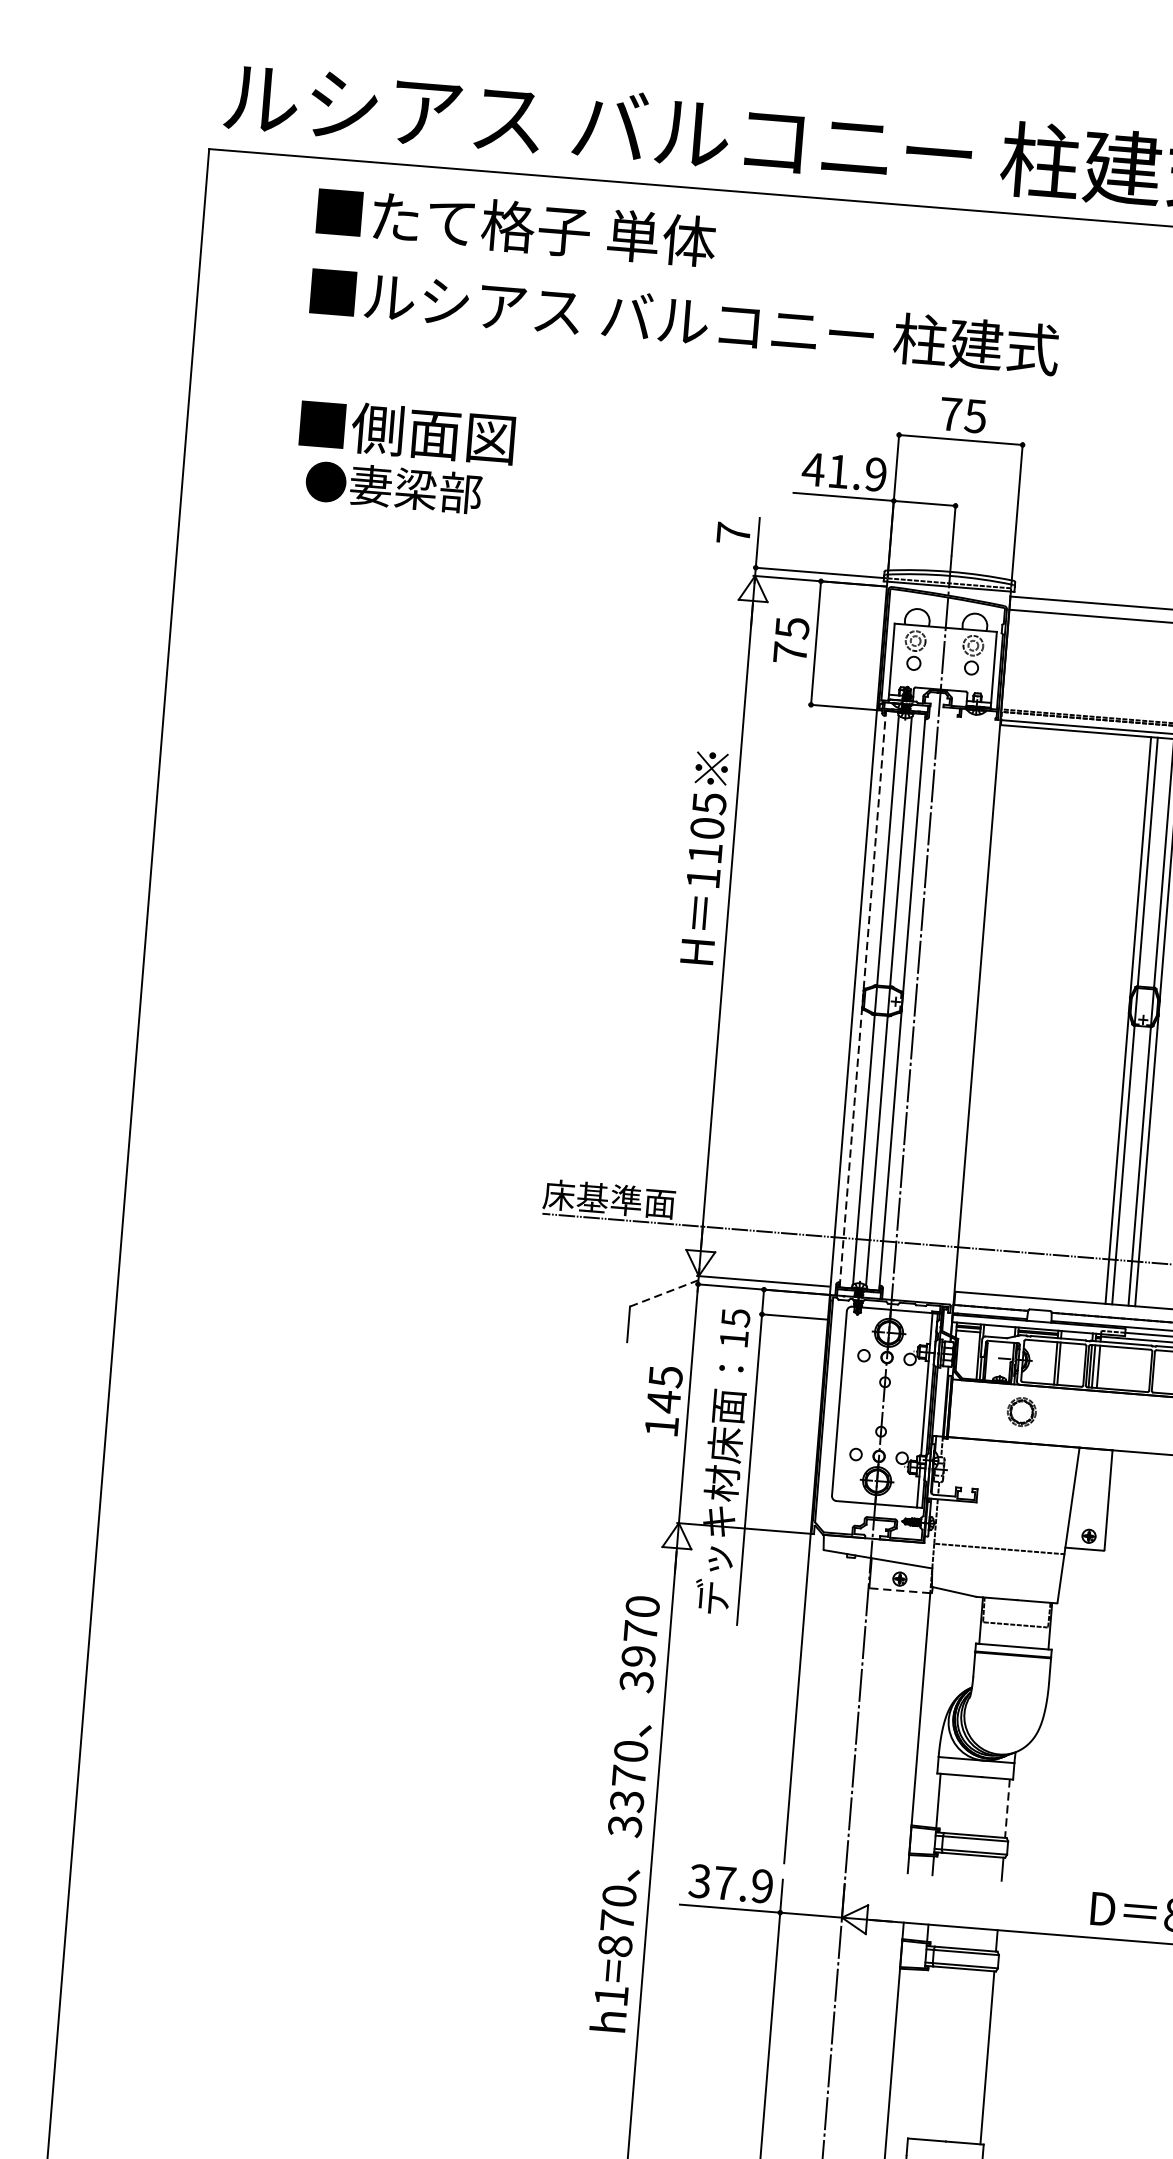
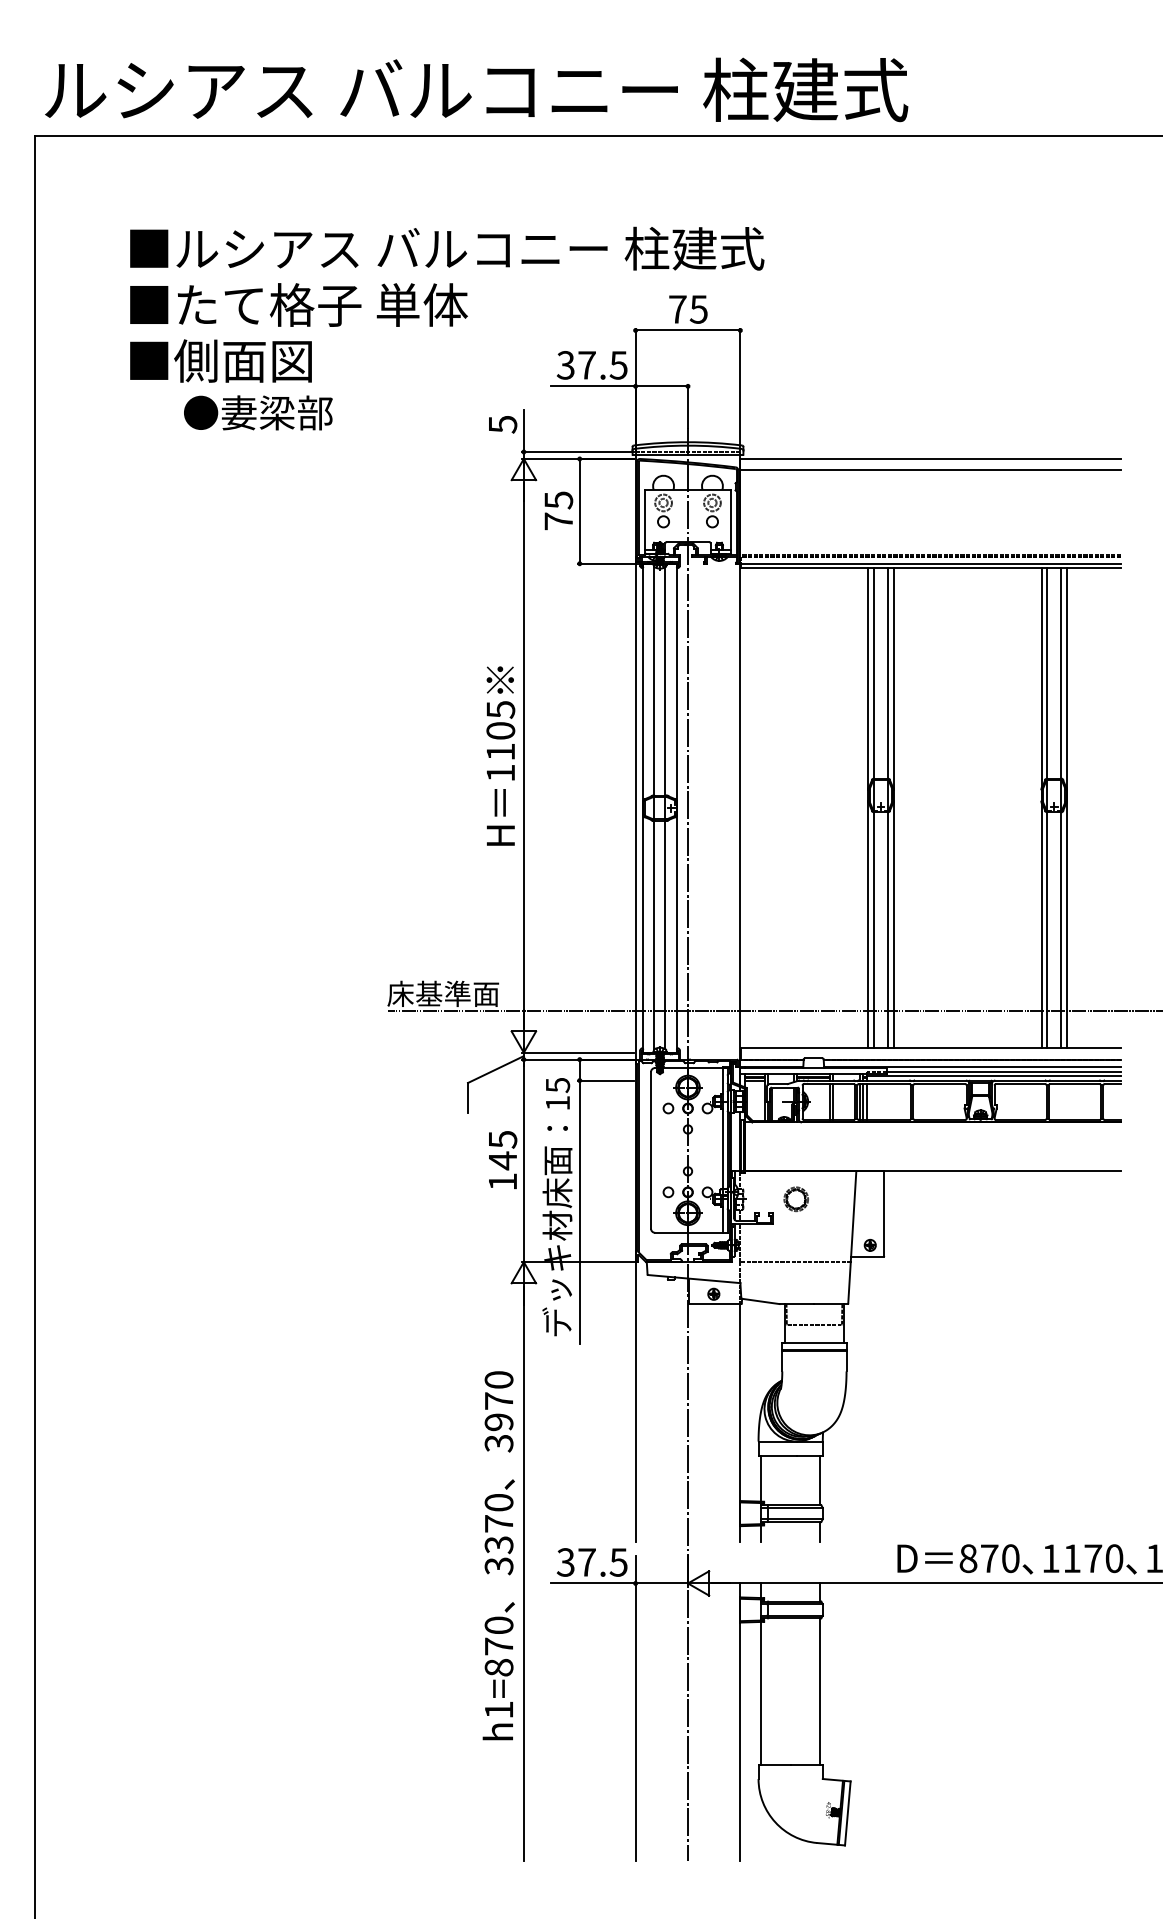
text: (515, 226) -> (298, 304), moved
text: (843, 472) -> (591, 365), 41.9 -> 37.5
text: (393, 487) -> (258, 412), moved
text: (734, 533) -> (503, 424), 7 -> 5
text: (704, 857) -> (500, 755), moved
line: (863, 998) -> (643, 807), dashed -> solid
line: (663, 1293) -> (495, 1069), dashed -> solid
part: (1020, 1412) -> (795, 1199), moved
line: (900, 1591) -> (715, 1304), dashed -> solid
line: (1008, 1808) -> (820, 1480), dashed -> solid
text: (625, 1813) -> (498, 1555), moved
text: (762, 1886) -> (618, 1562), 37.9 -> 37.5
line: (918, 2054) -> (761, 1693), added

